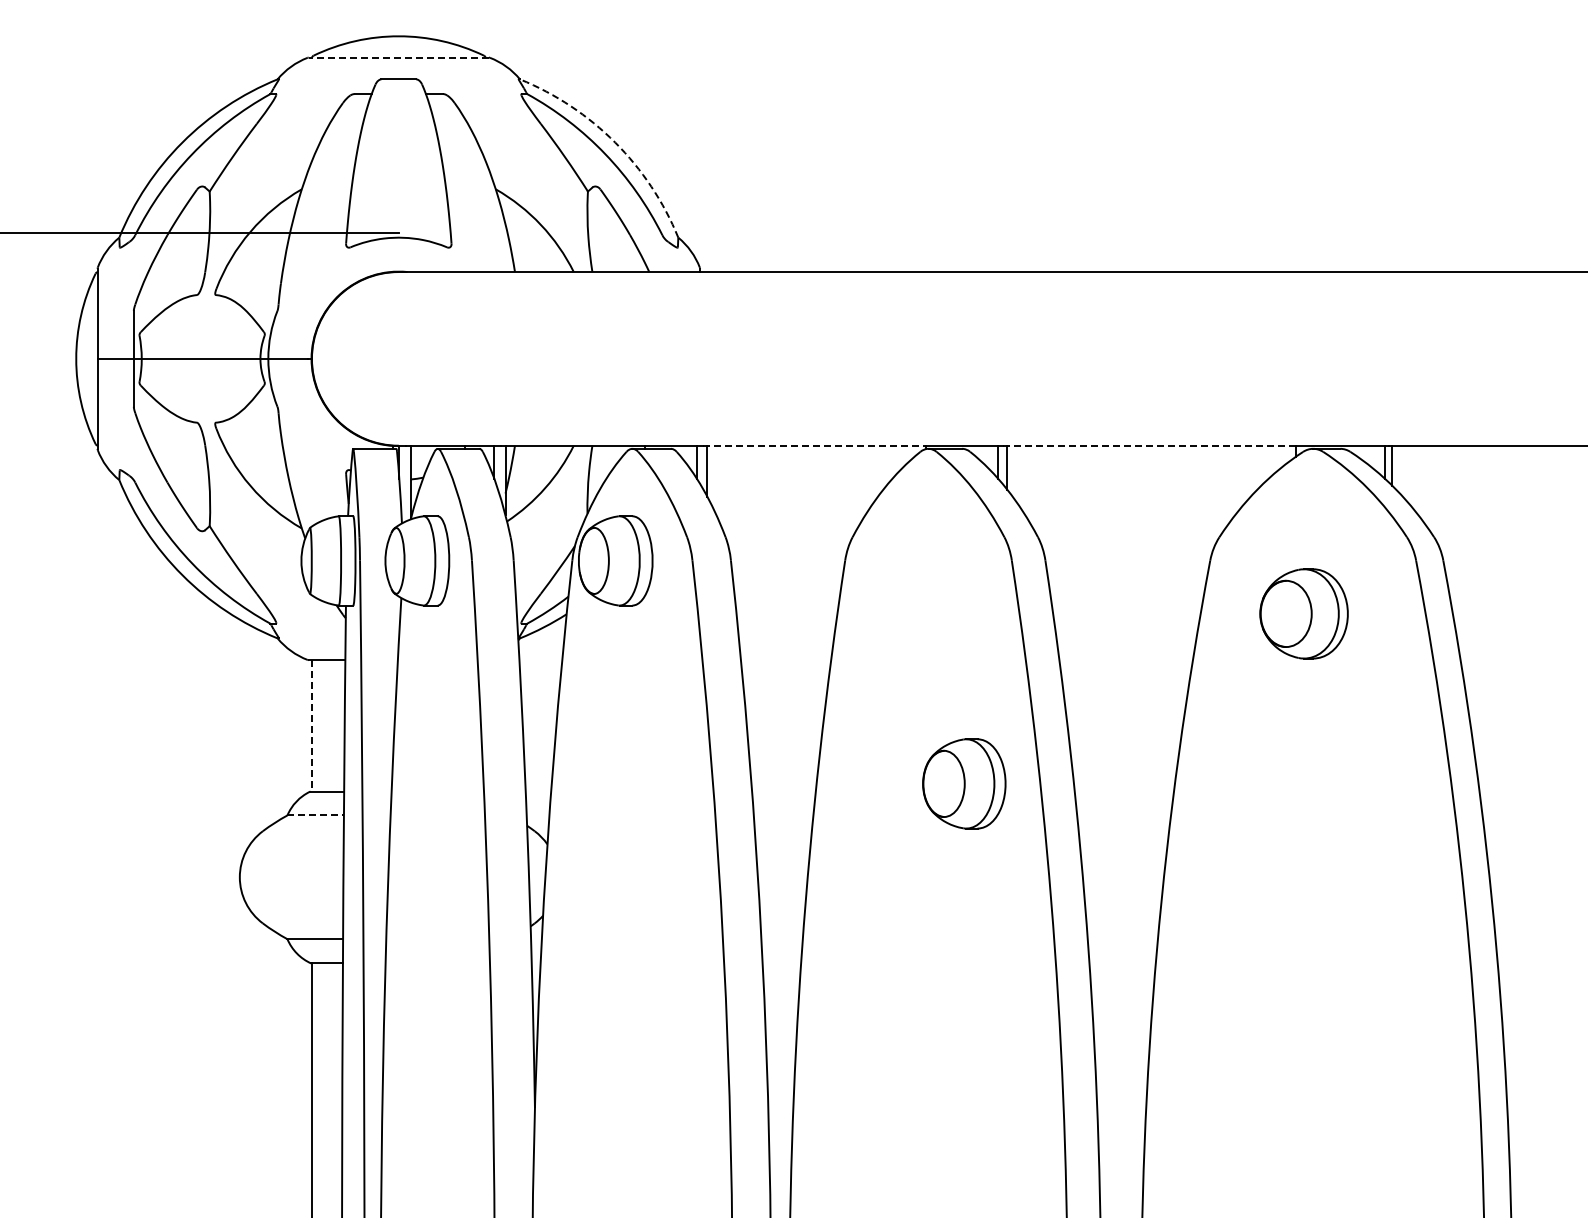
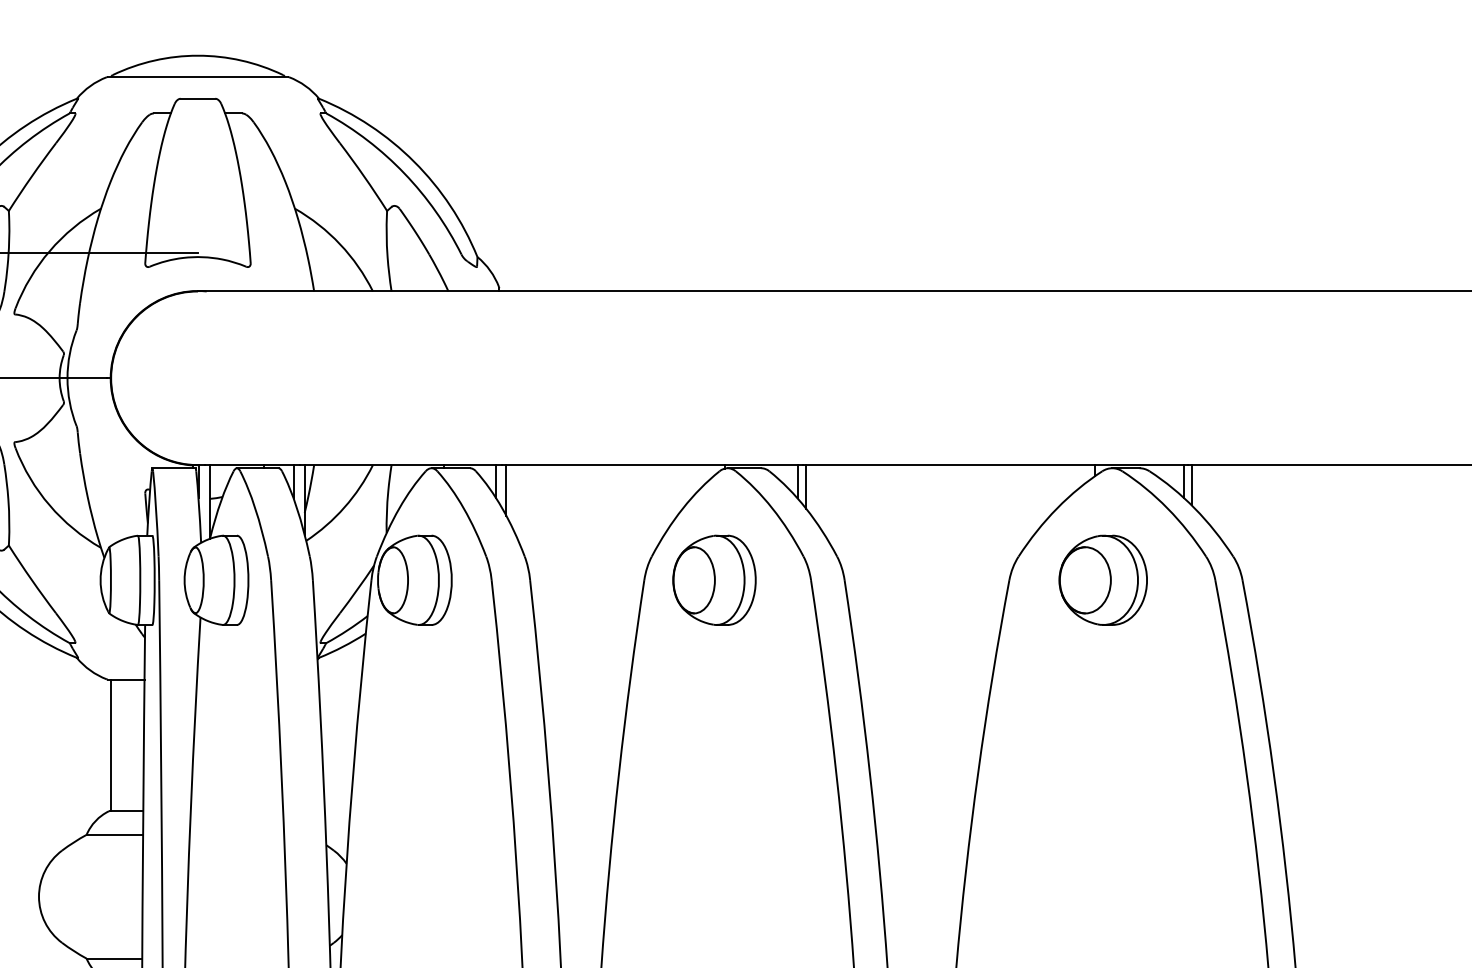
line: (398, 57) -> (197, 76), dashed -> solid
arc: (615, 142) -> (414, 161), dashed -> solid
line: (814, 445) -> (613, 464), dashed -> solid
line: (1149, 445) -> (948, 464), dashed -> solid
part: (1303, 613) -> (1102, 579), moved
line: (311, 725) -> (110, 744), dashed -> solid
part: (964, 783) -> (714, 579), moved
line: (316, 815) -> (115, 834), dashed -> solid

